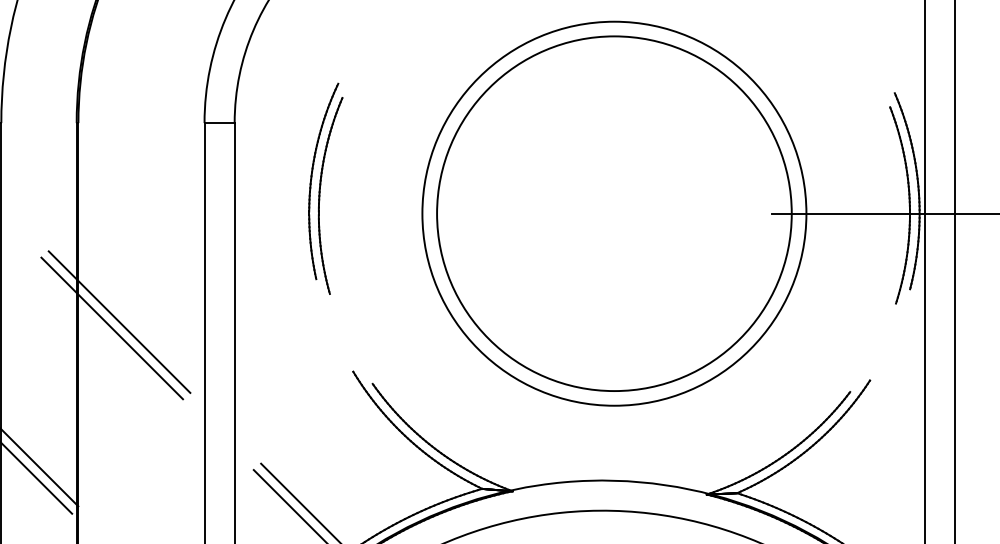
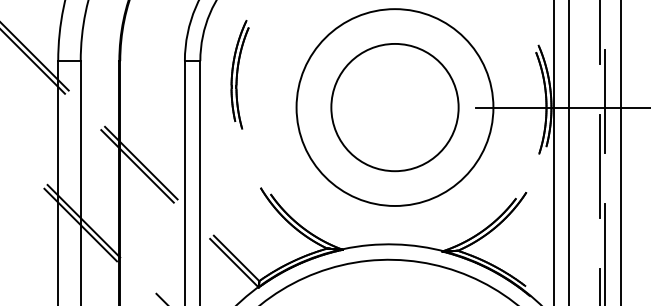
part: (324, 188) -> (239, 74), moved
circle: (613, 213) -> (394, 107), size x0.7

